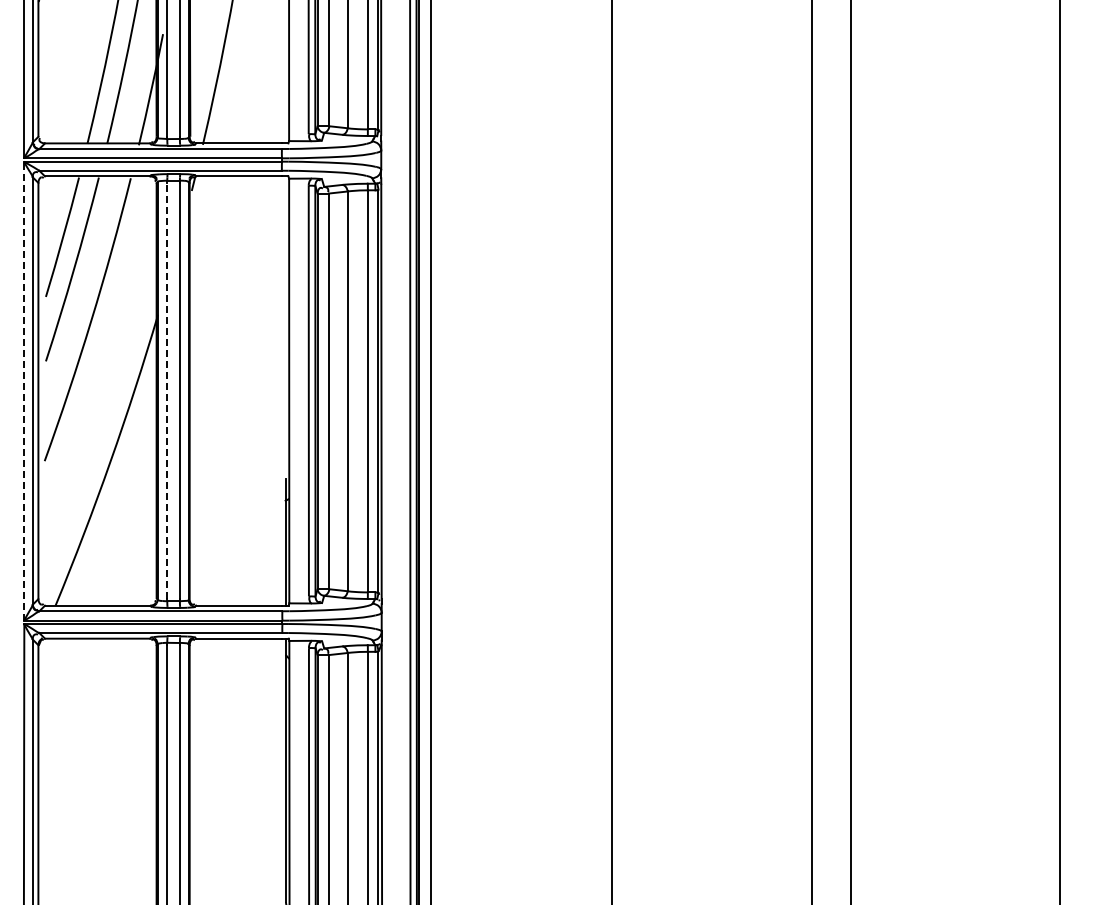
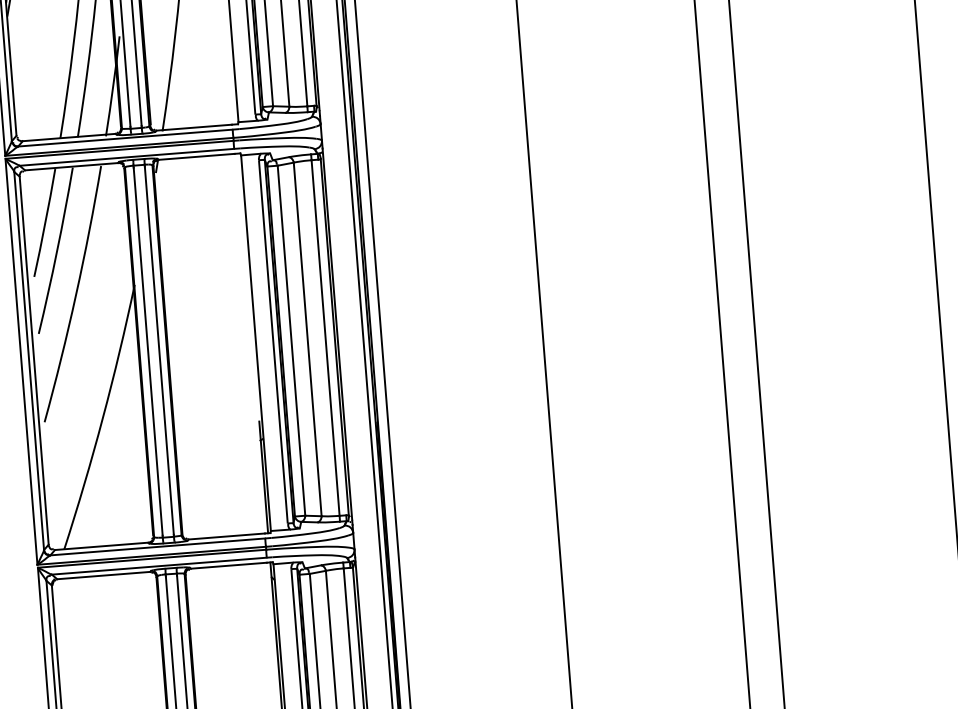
line: (24, 390) -> (21, 361), dashed -> solid
line: (167, 390) -> (148, 351), dashed -> solid

